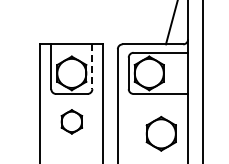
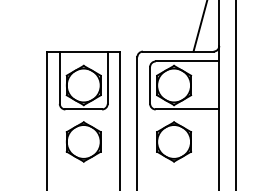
line: (92, 67) -> (107, 78), dashed -> solid
part: (71, 121) -> (83, 141), size x1.43
part: (160, 133) -> (173, 141), moved

